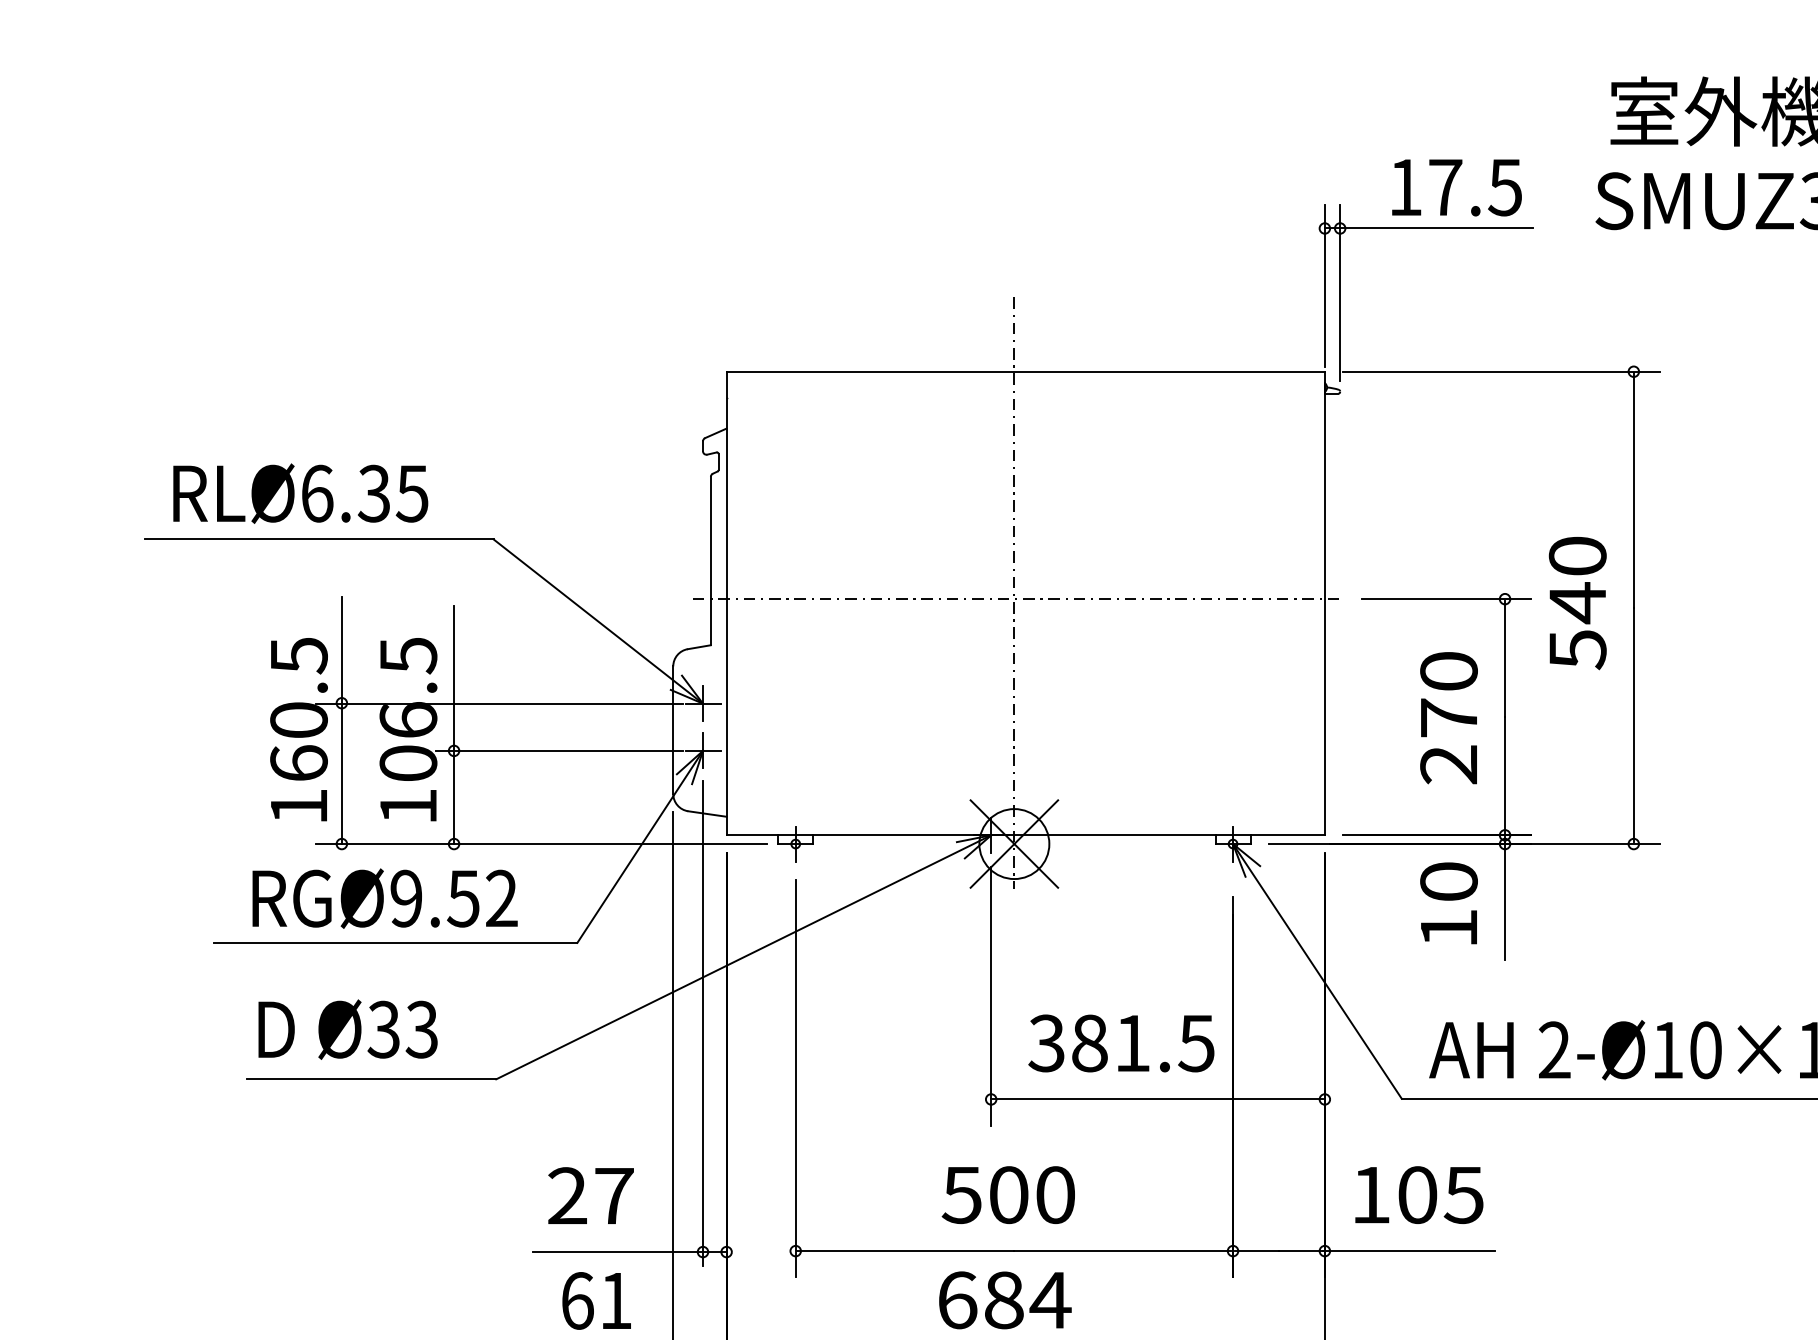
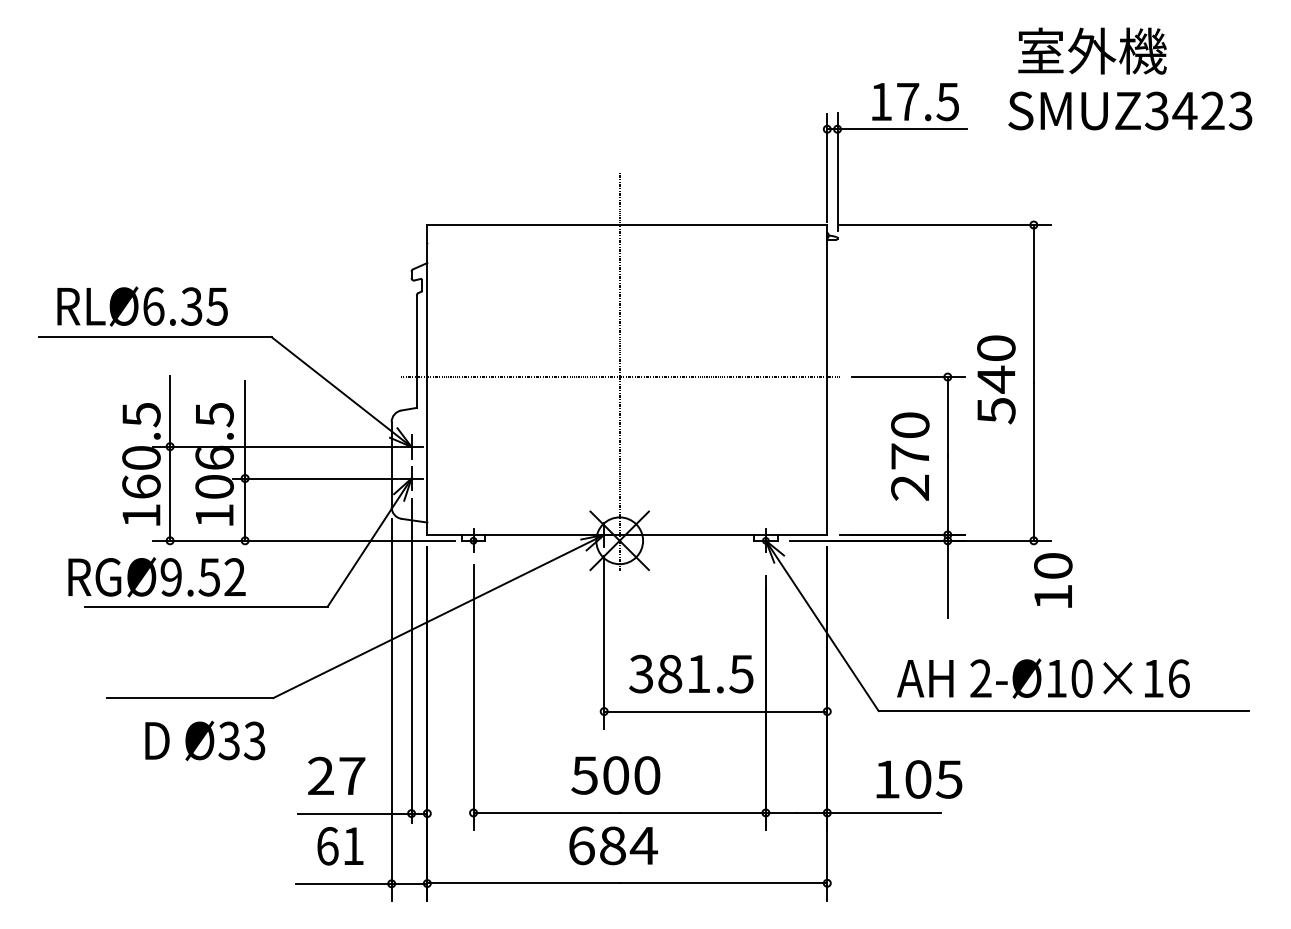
text: (384, 898) -> (156, 577), moved
text: (1449, 903) -> (1053, 580), moved
text: (348, 1029) -> (205, 740), moved
text: (1419, 1195) -> (919, 779), moved

